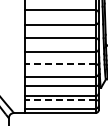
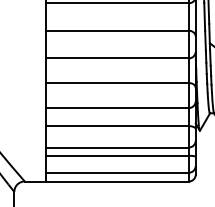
line: (59, 64) -> (116, 83), dashed -> solid
line: (59, 100) -> (116, 156), dashed -> solid

